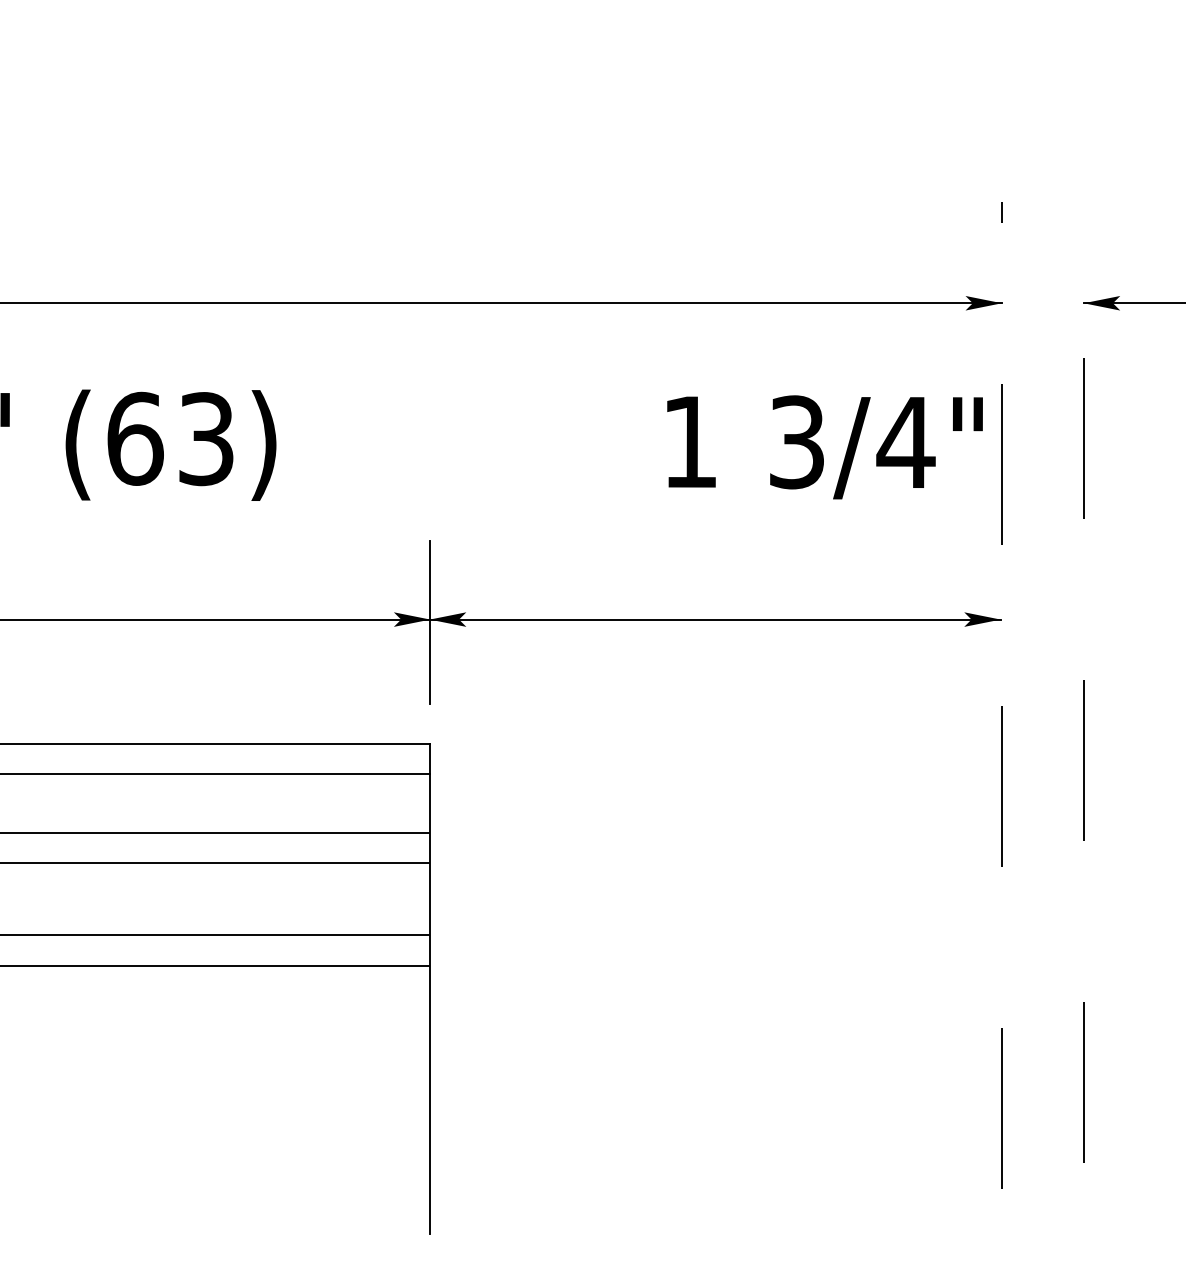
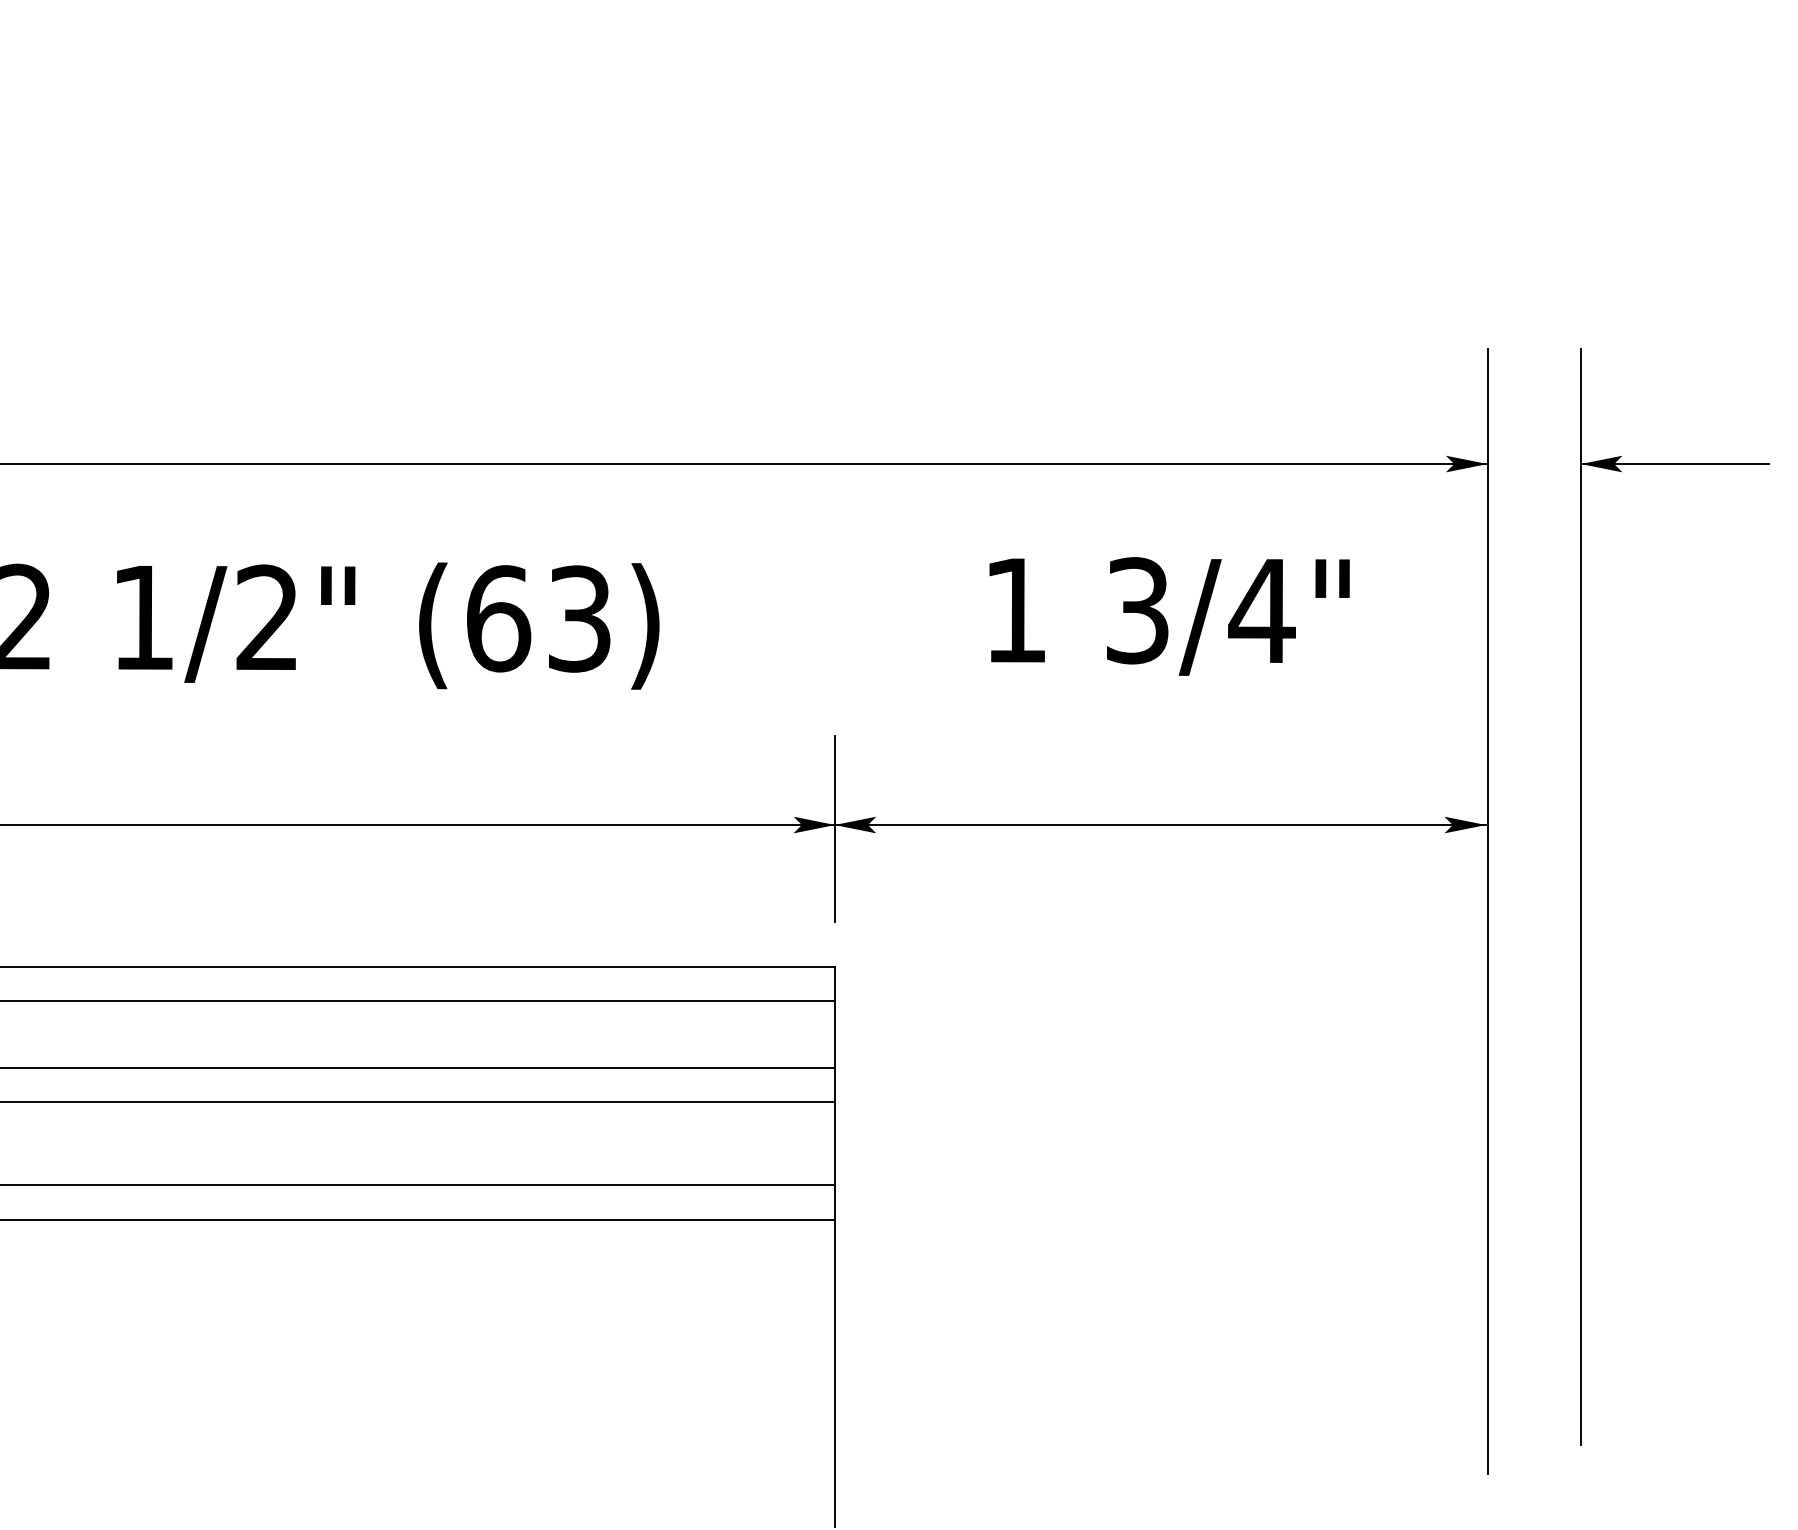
text: (824, 447) -> (1169, 616), moved
line: (1083, 682) -> (1580, 896), dashed -> solid
line: (1001, 695) -> (1487, 911), dashed -> solid

